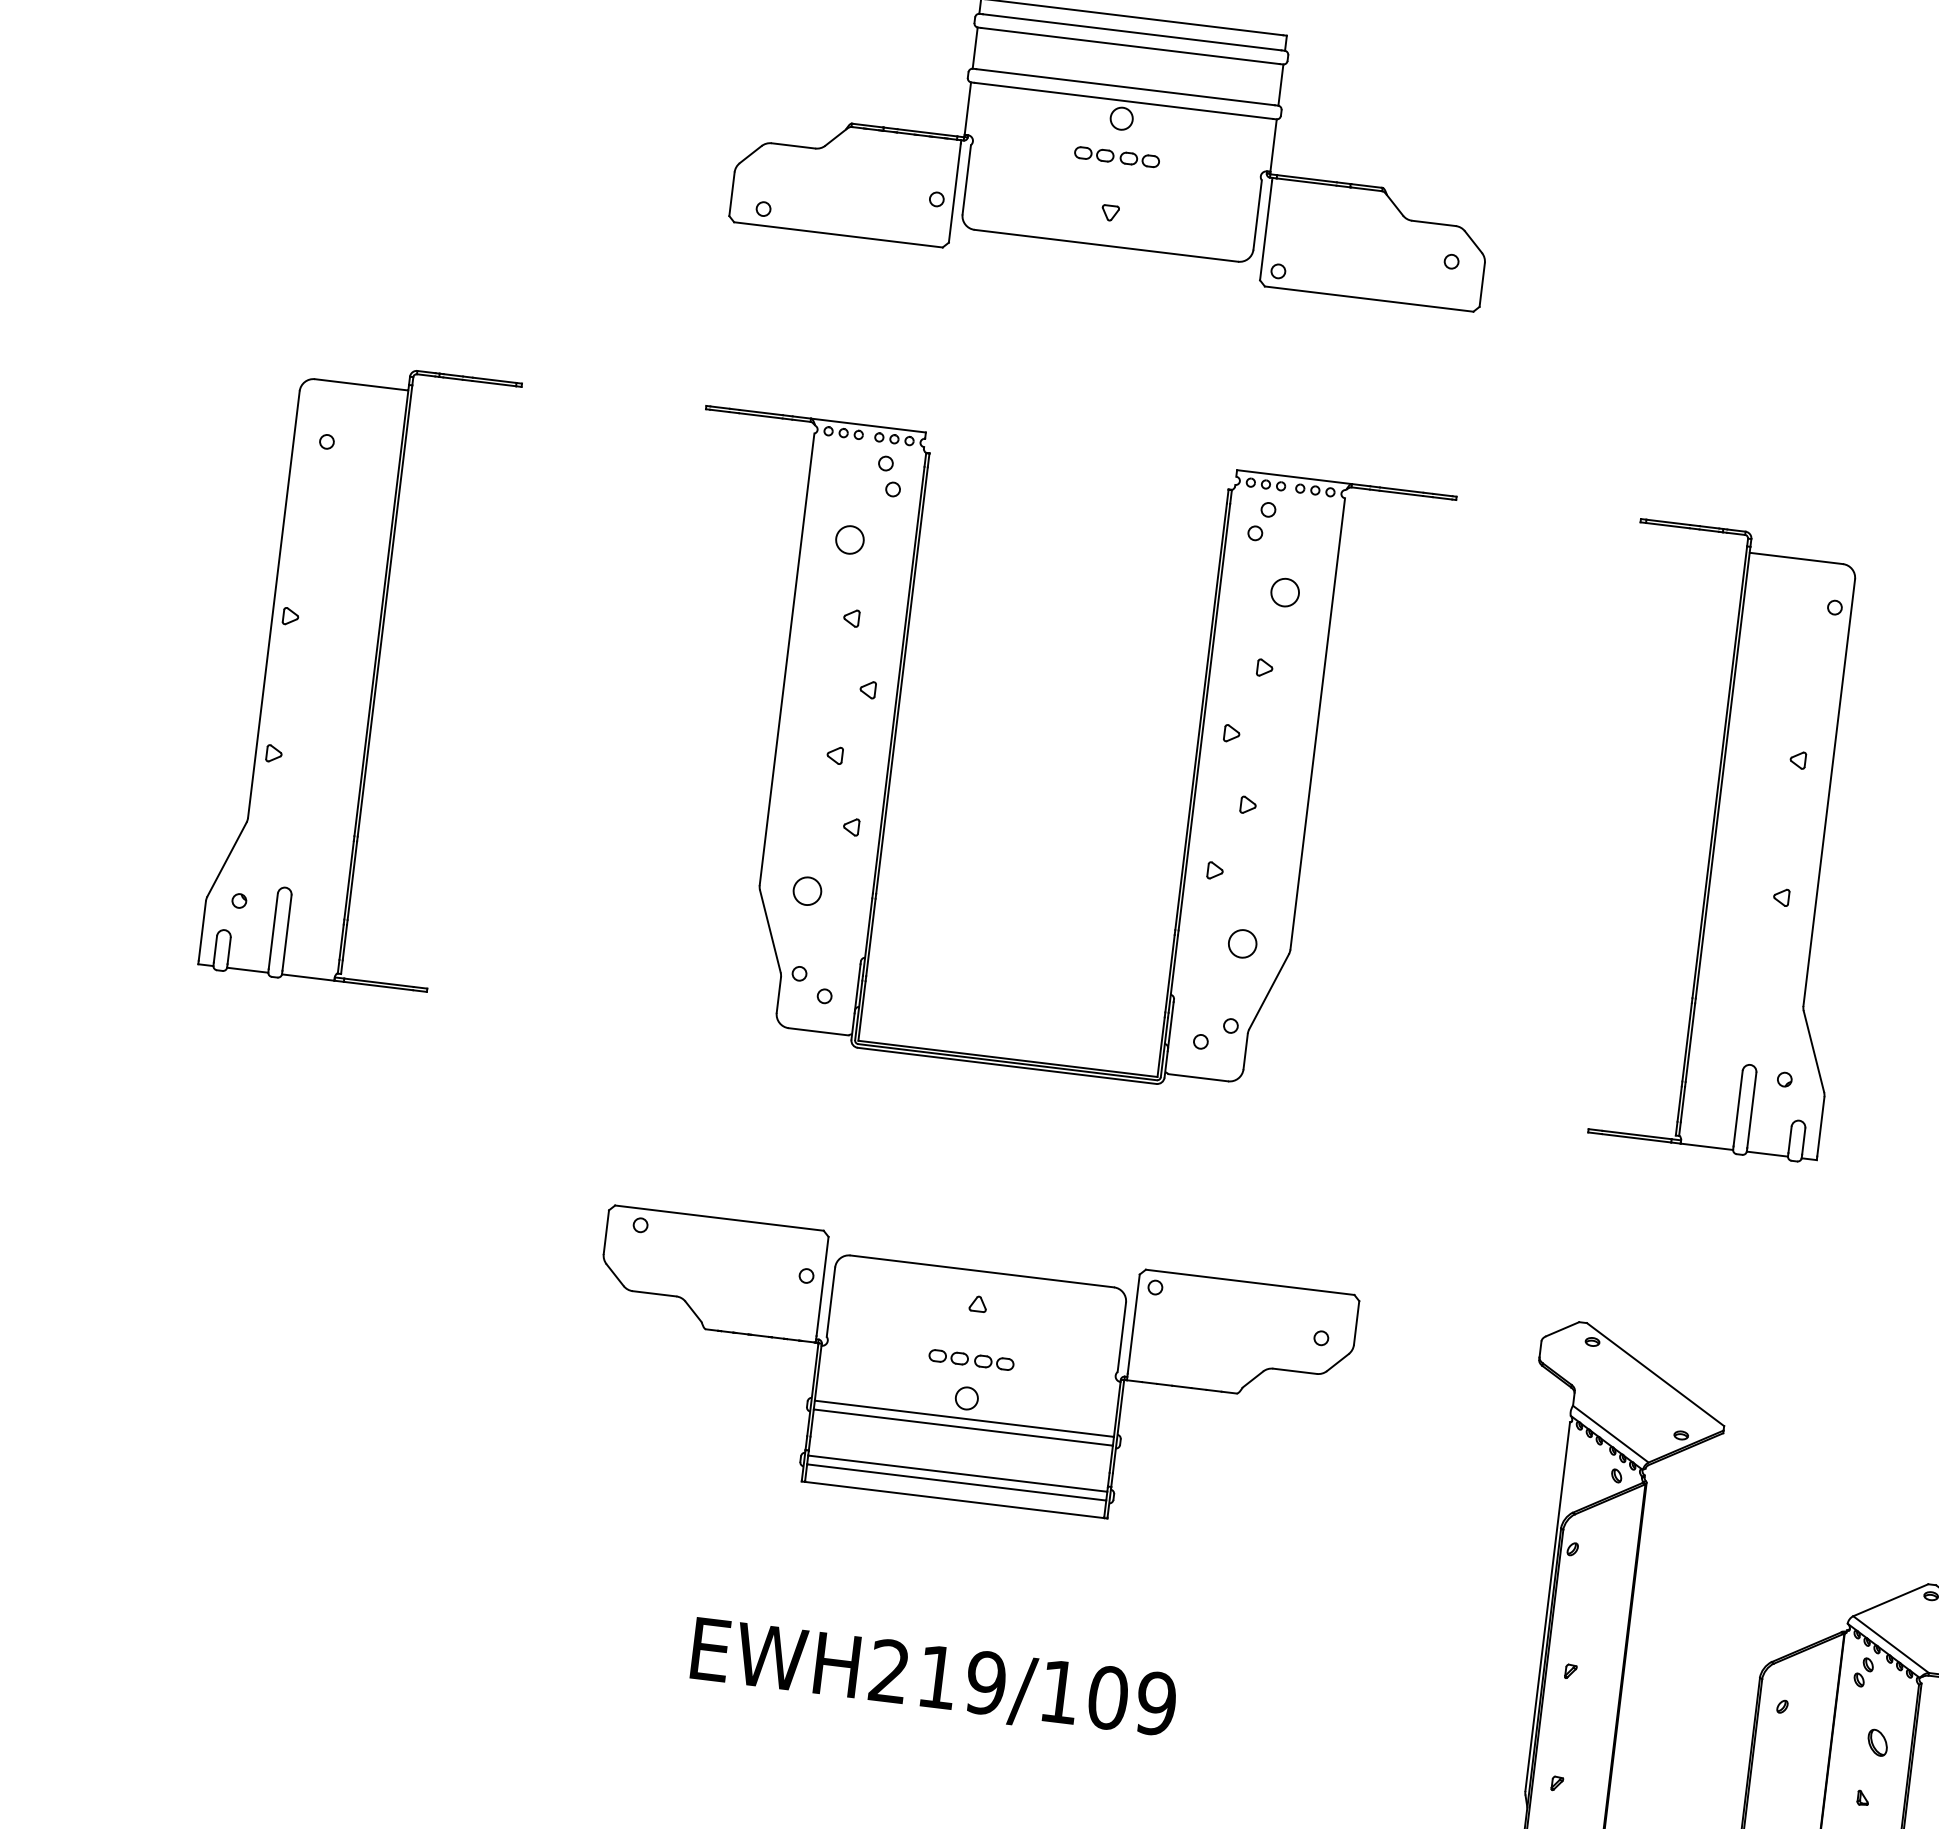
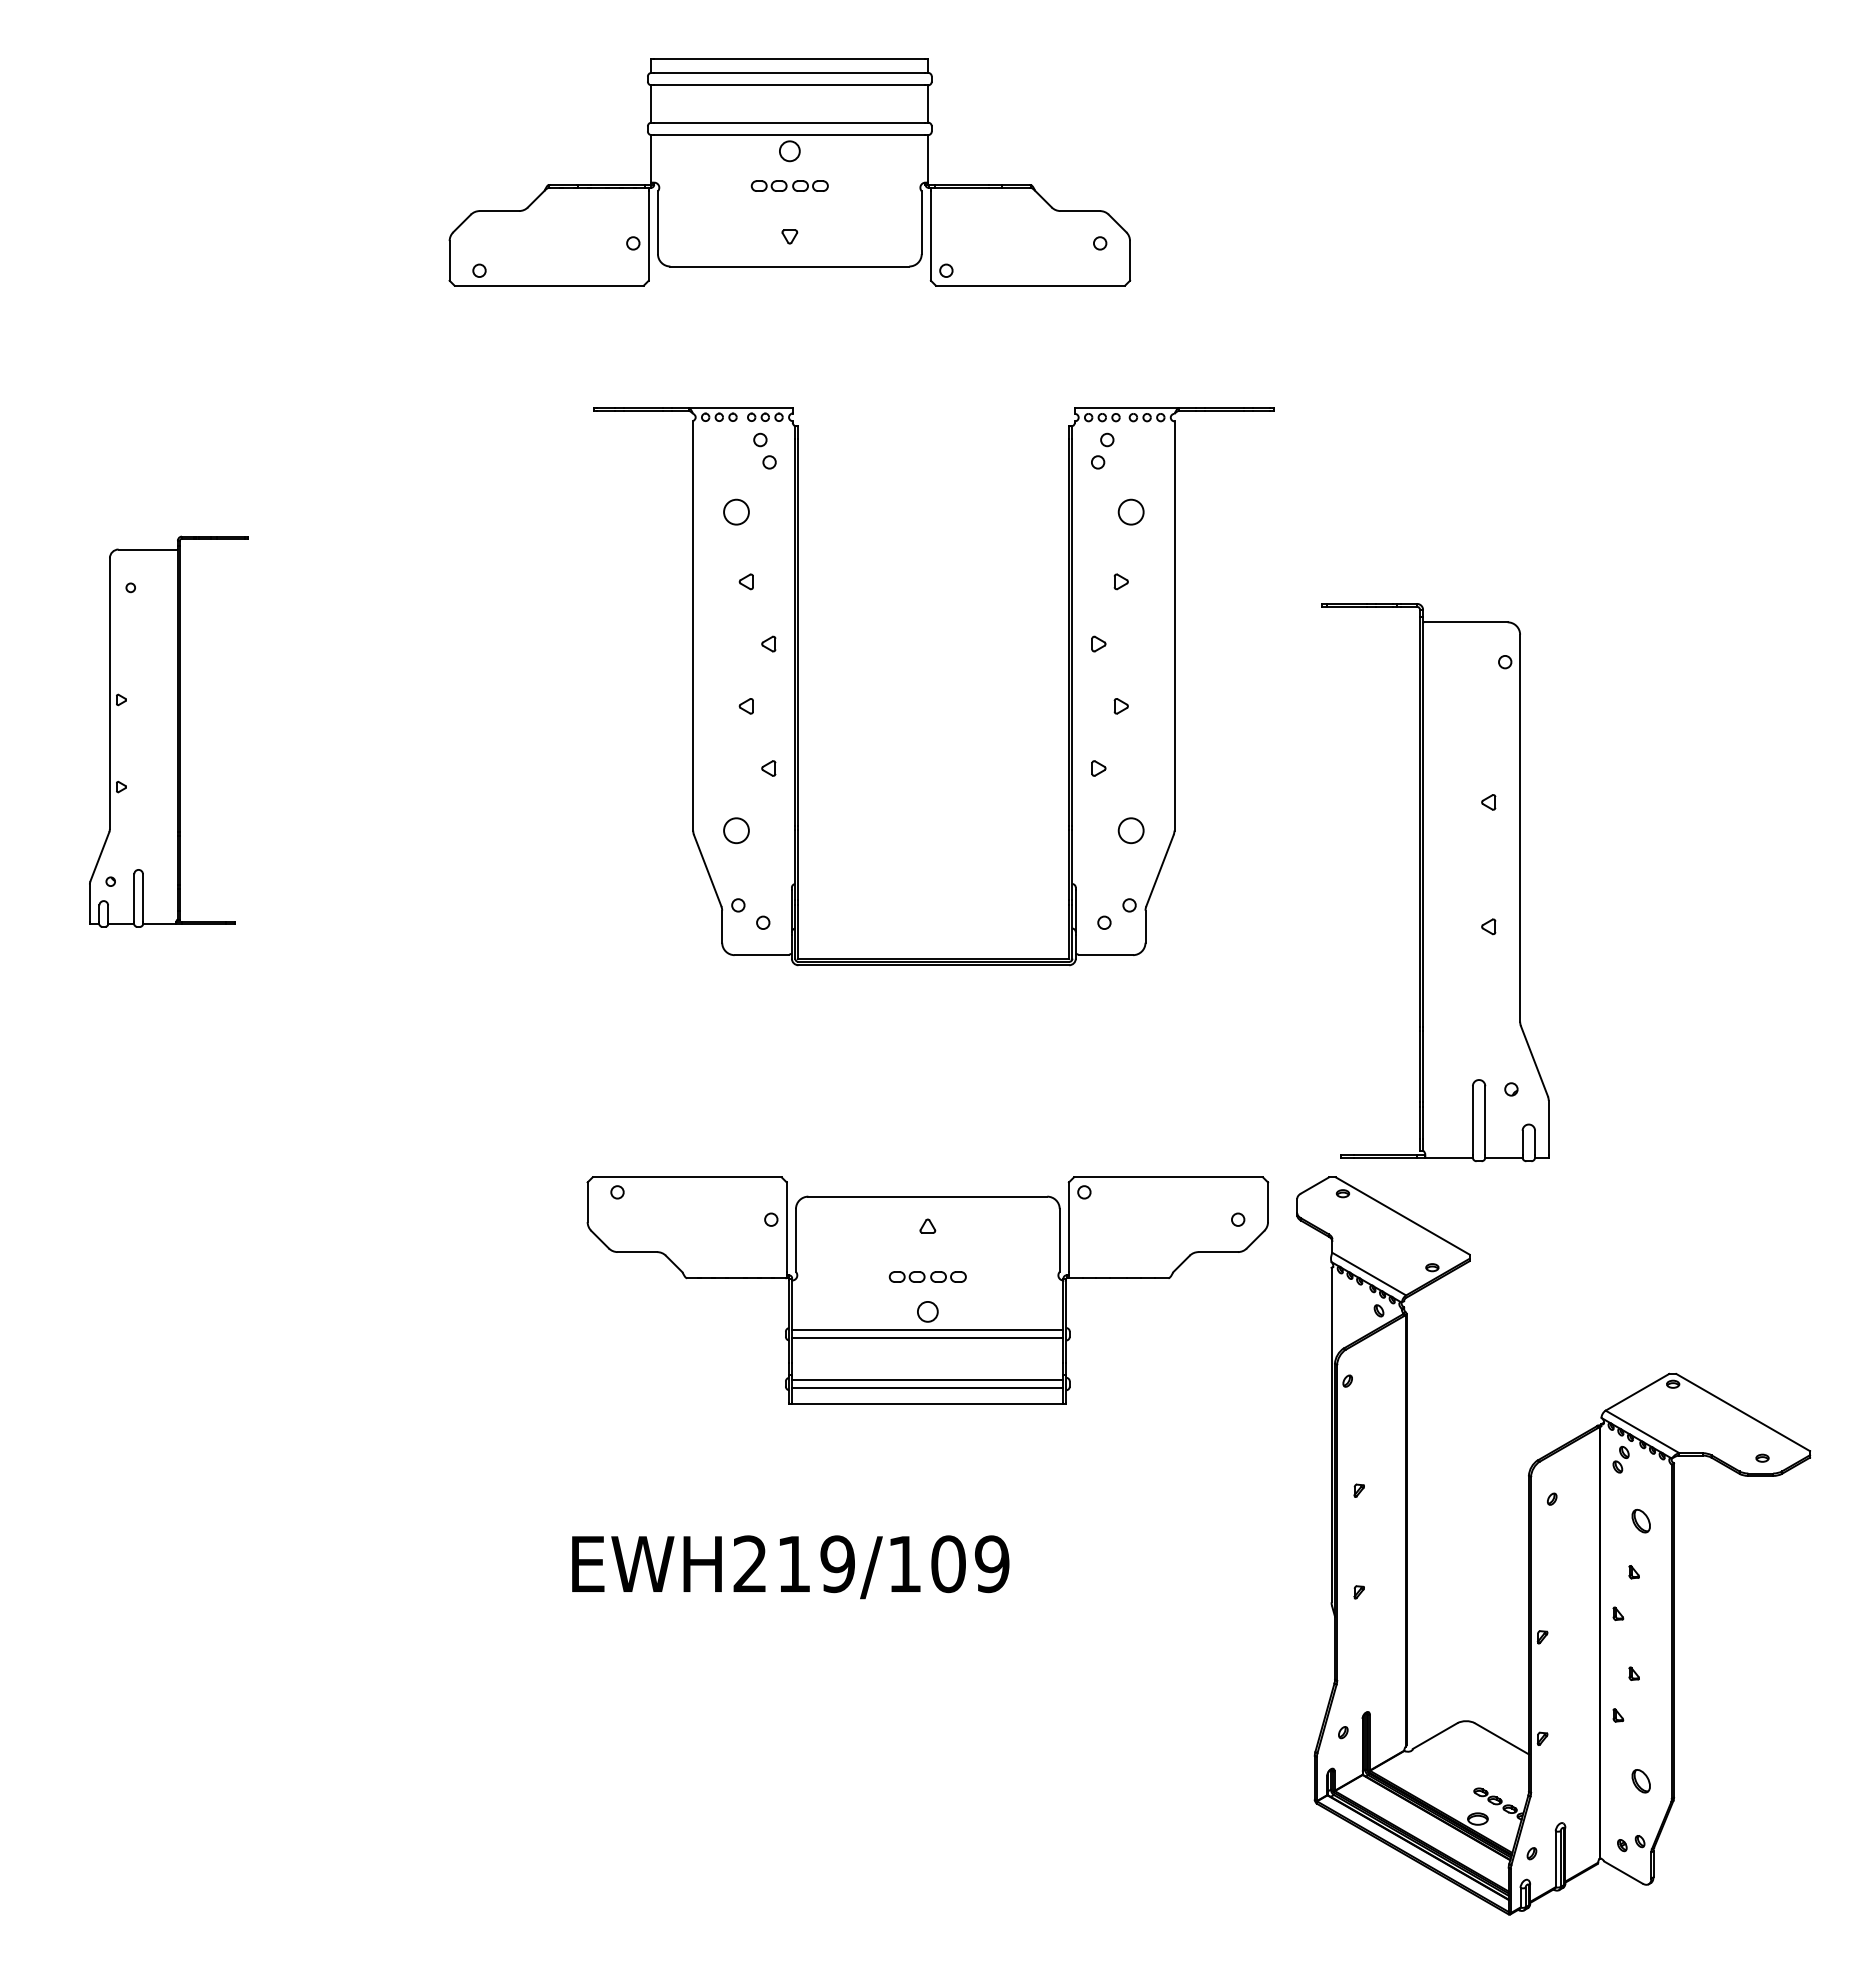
part: (359, 675) -> (168, 731), size x0.7
part: (895, 740) -> (798, 686), moved
part: (1728, 841) -> (1435, 882), moved
part: (969, 1374) -> (927, 1290), moved

